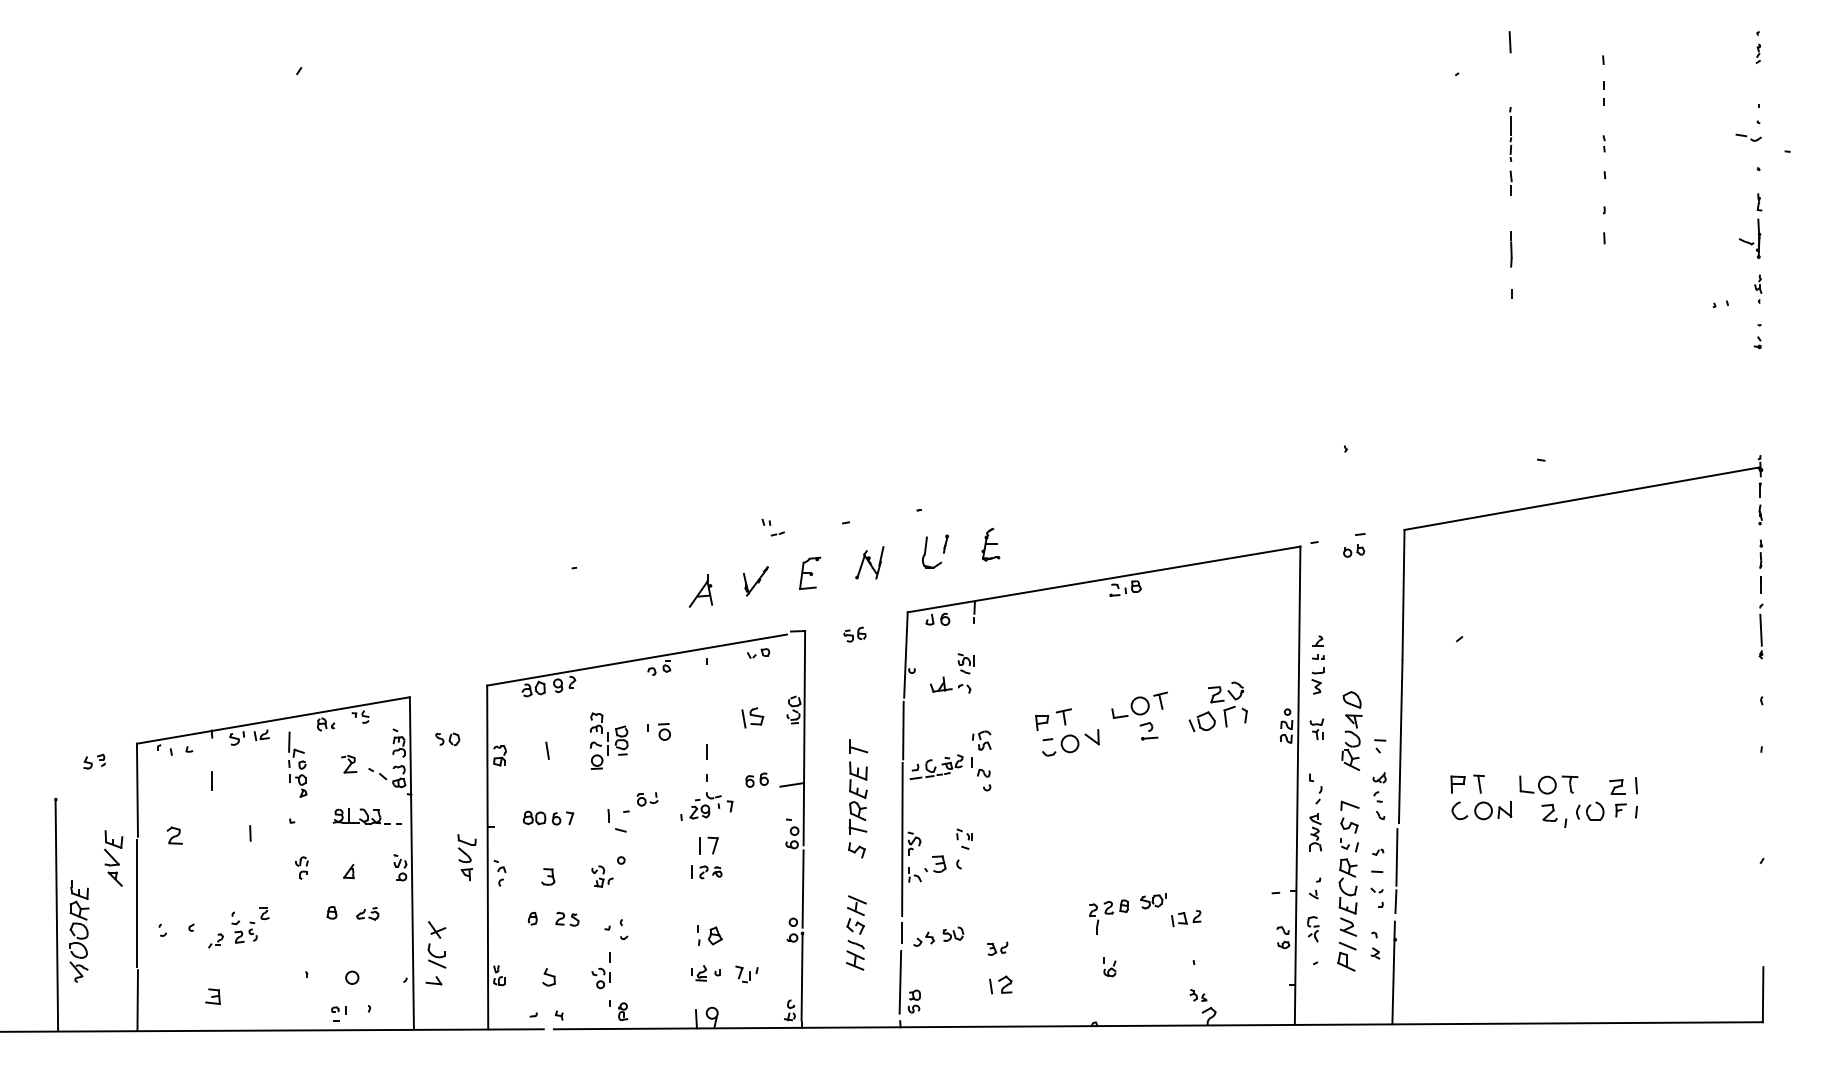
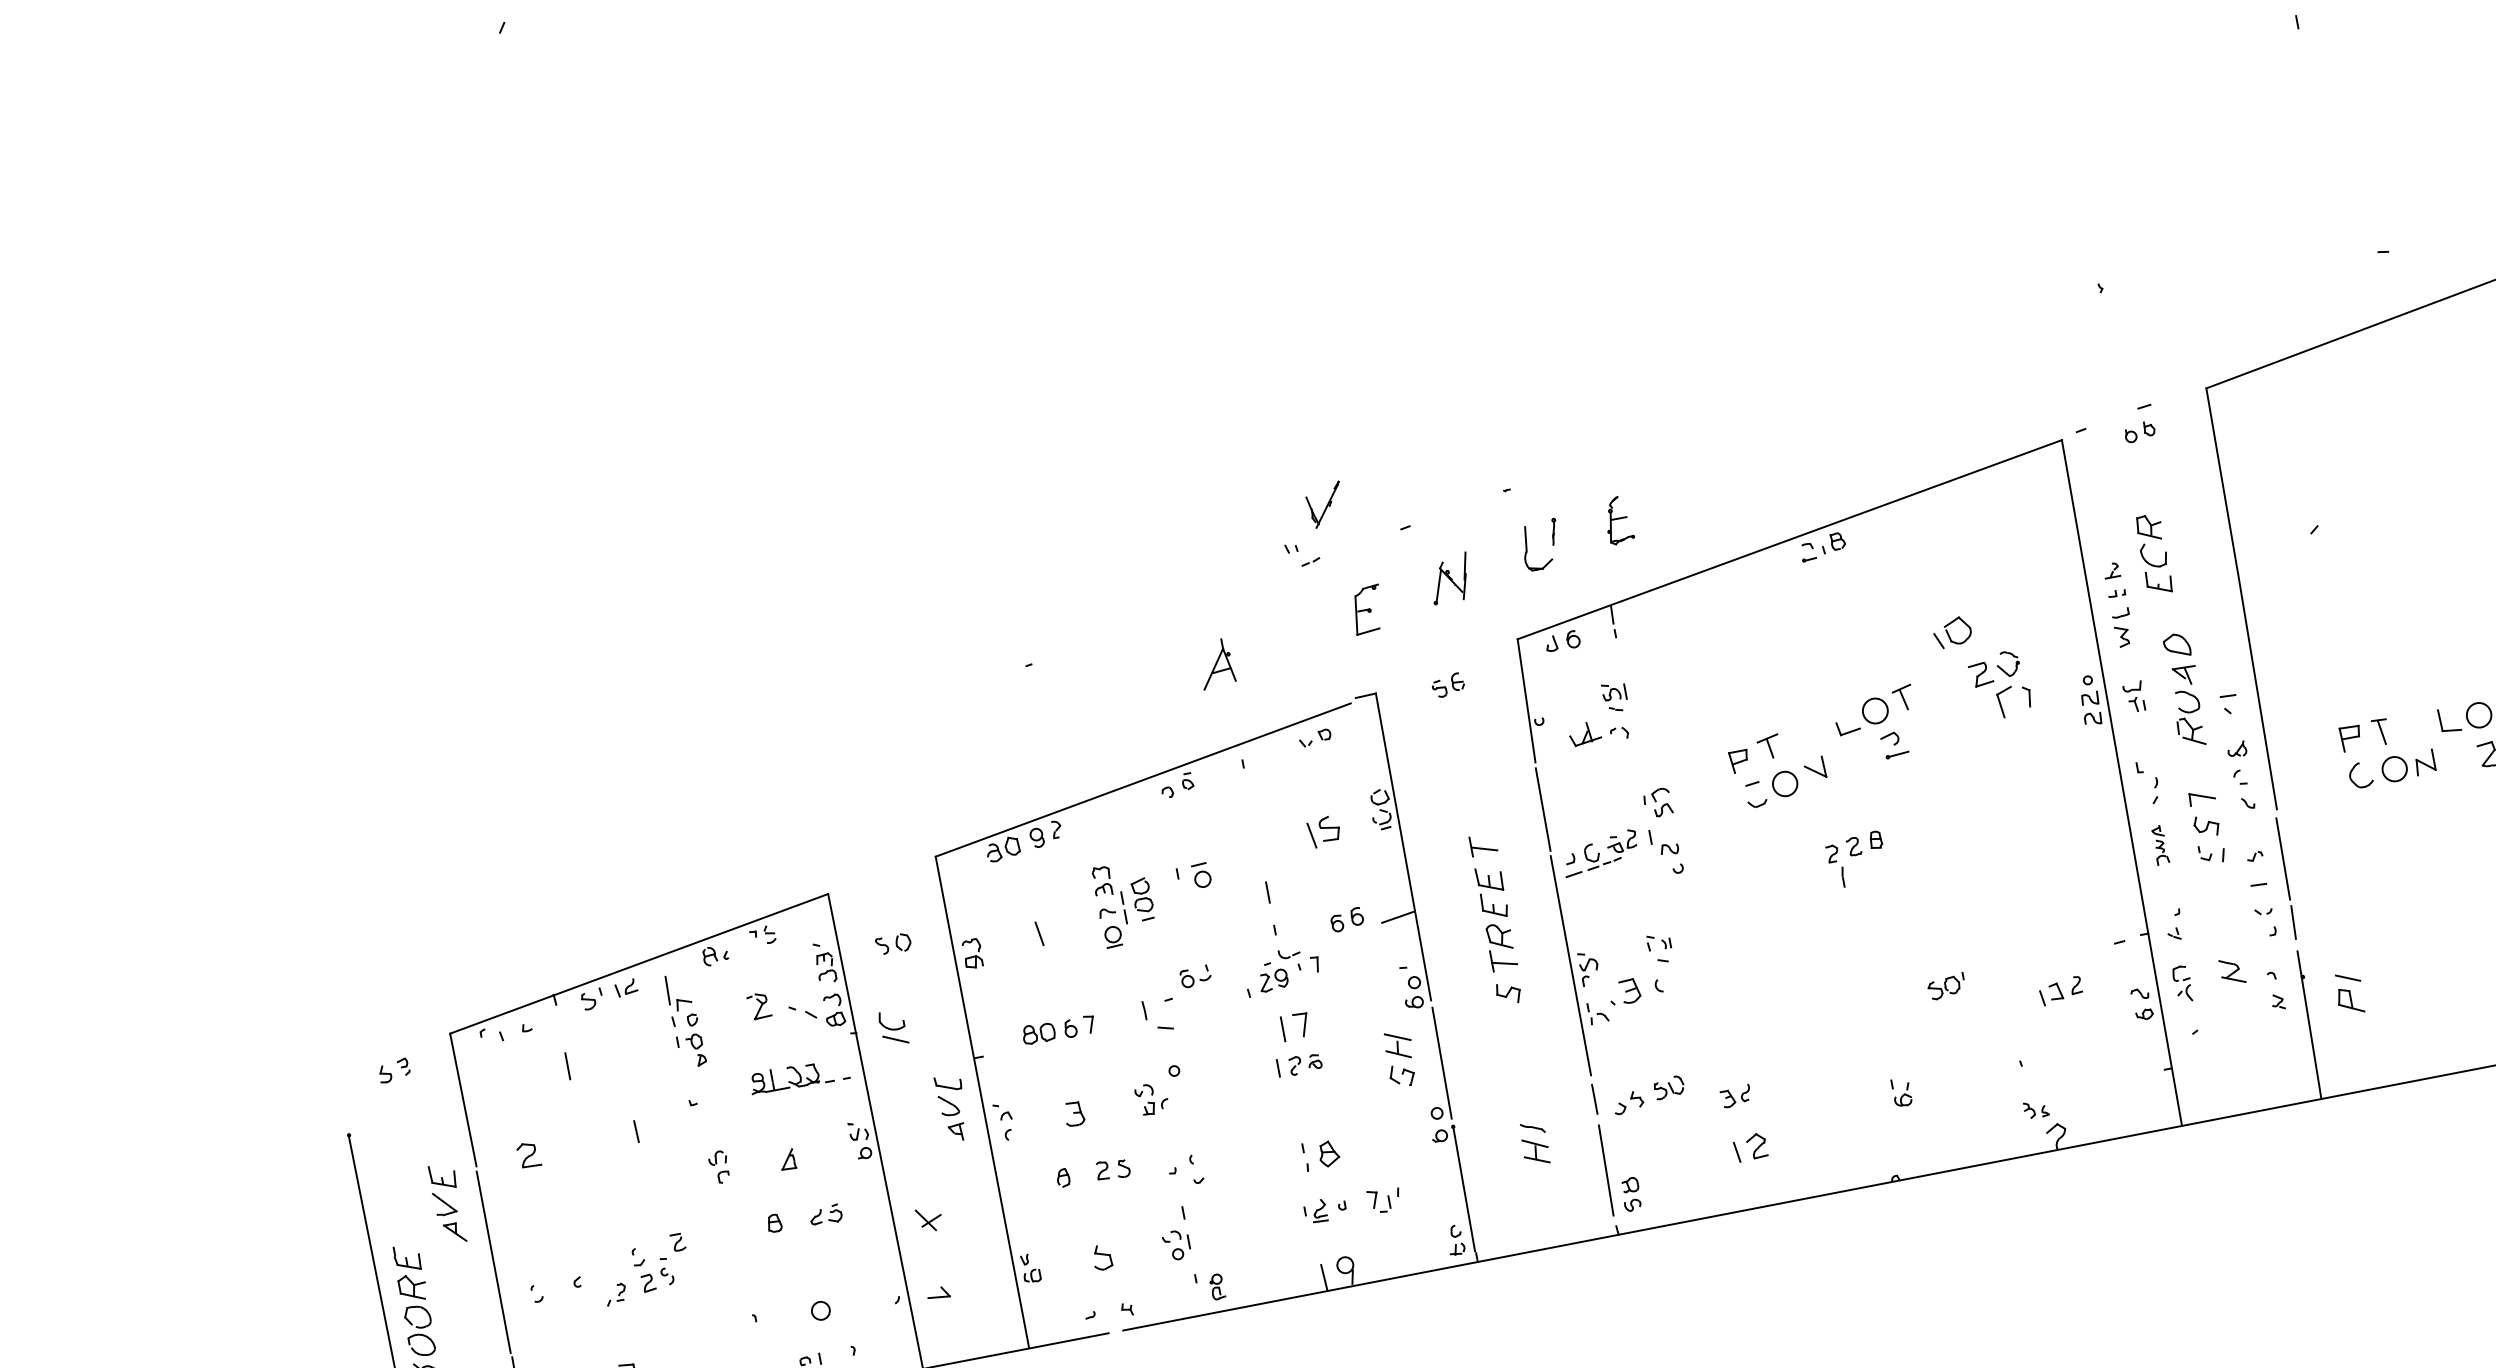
part: (755, 581) -> (1324, 505), moved
part: (1201, 721) -> (1951, 632), moved
part: (1315, 832) -> (2160, 845), size x0.7
part: (1347, 886) -> (2153, 554), moved
part: (856, 914) -> (1400, 1058), moved
part: (1108, 916) -> (1856, 859), moved
part: (1186, 918) -> (2061, 990), moved
part: (436, 955) -> (892, 1027), moved
part: (1346, 956) -> (2349, 993), moved

